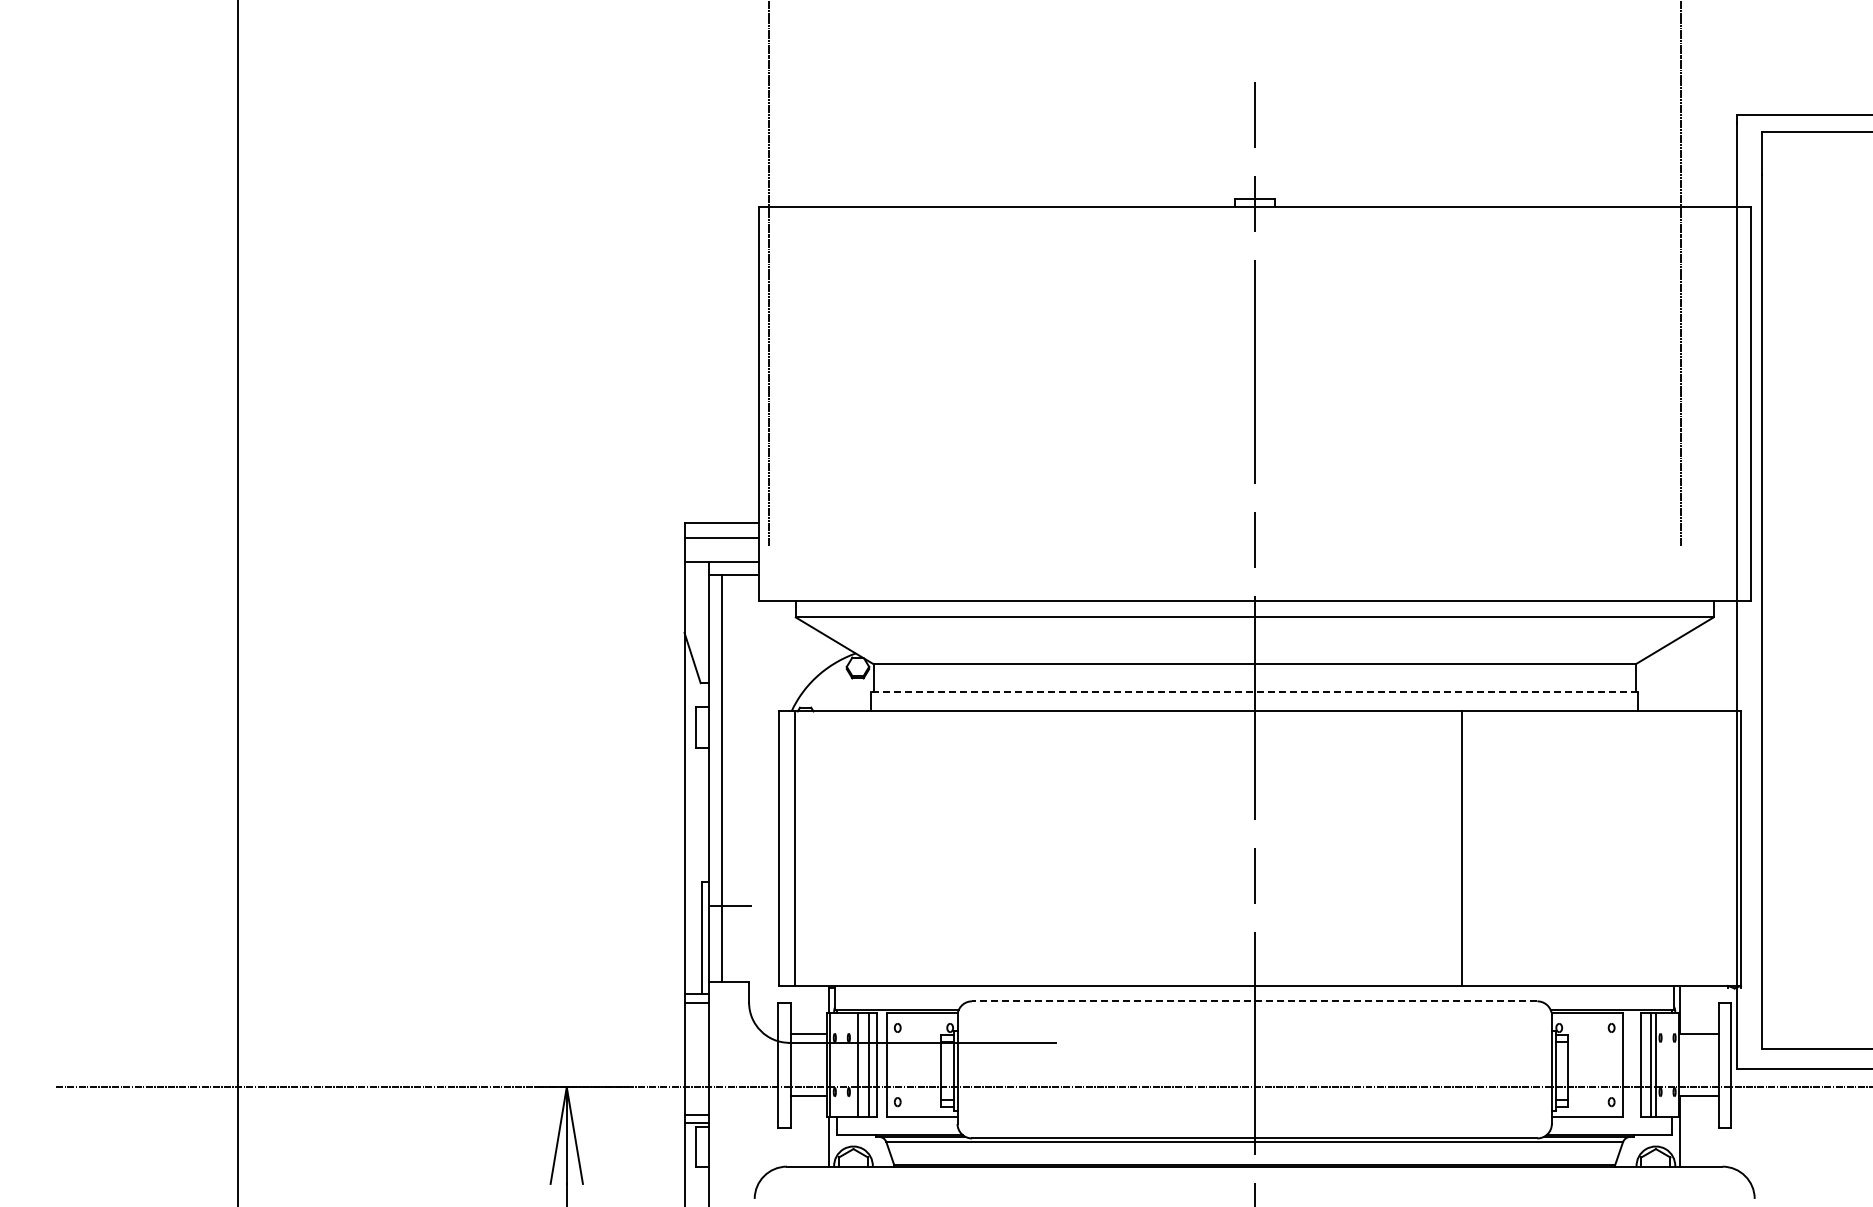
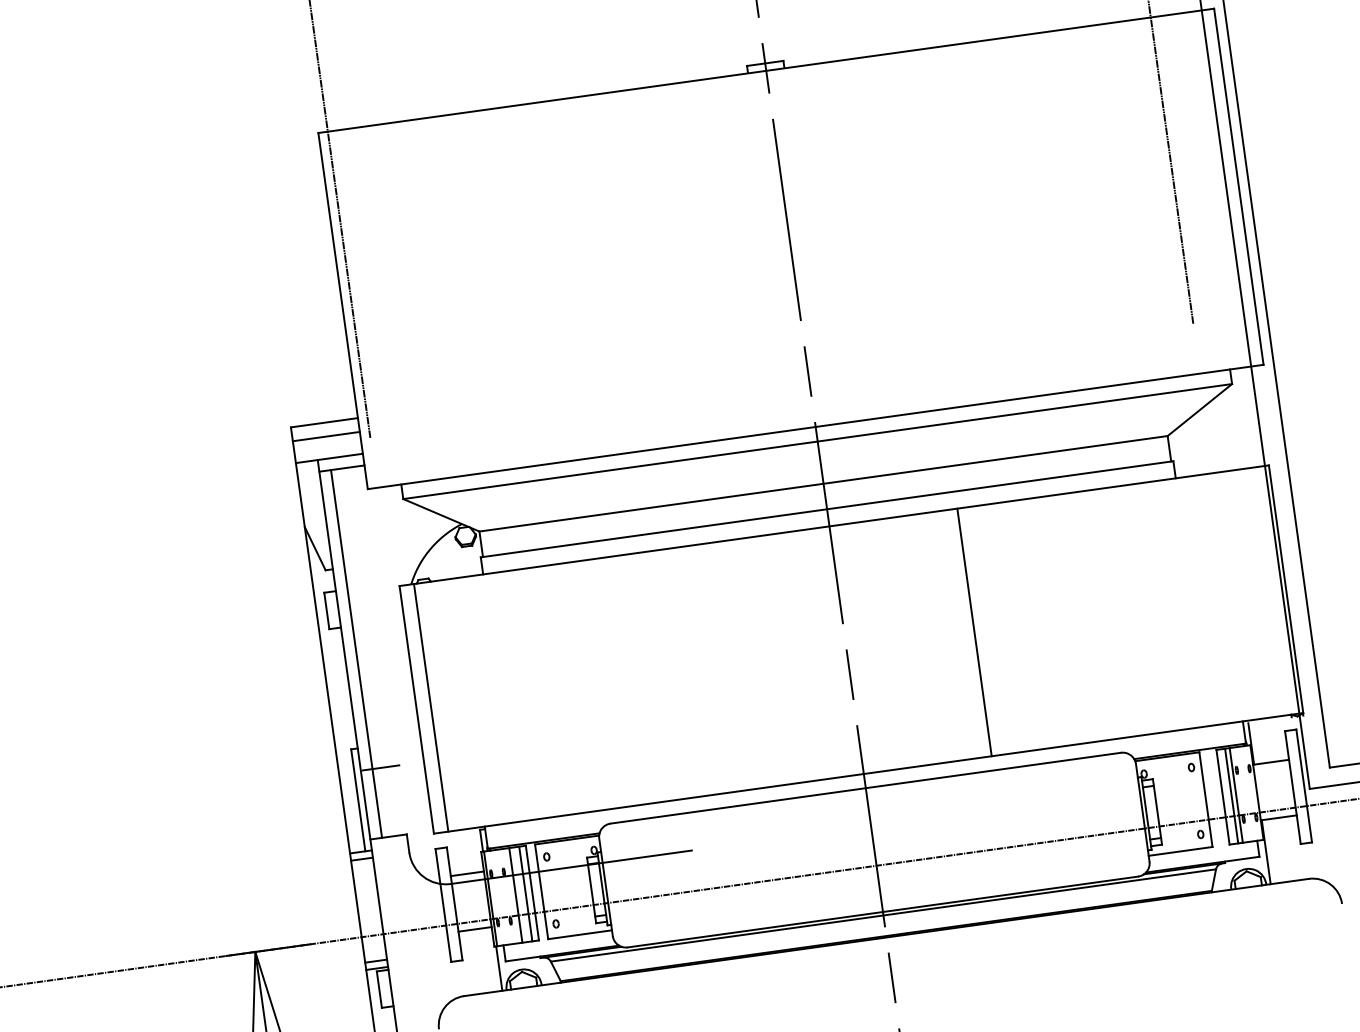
line: (1254, 692) -> (826, 509), dashed -> solid
line: (1462, 848) -> (974, 632), moved
line: (1254, 1001) -> (865, 788), dashed -> solid

